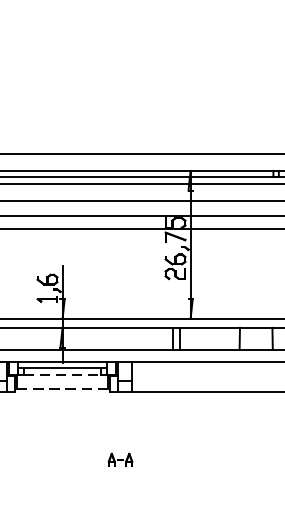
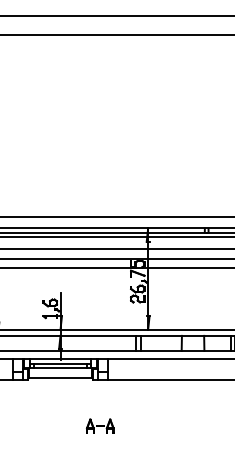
line: (62, 375) -> (60, 368), dashed -> solid
line: (61, 388) -> (59, 377), dashed -> solid
part: (119, 458) -> (99, 425), size x1.67

